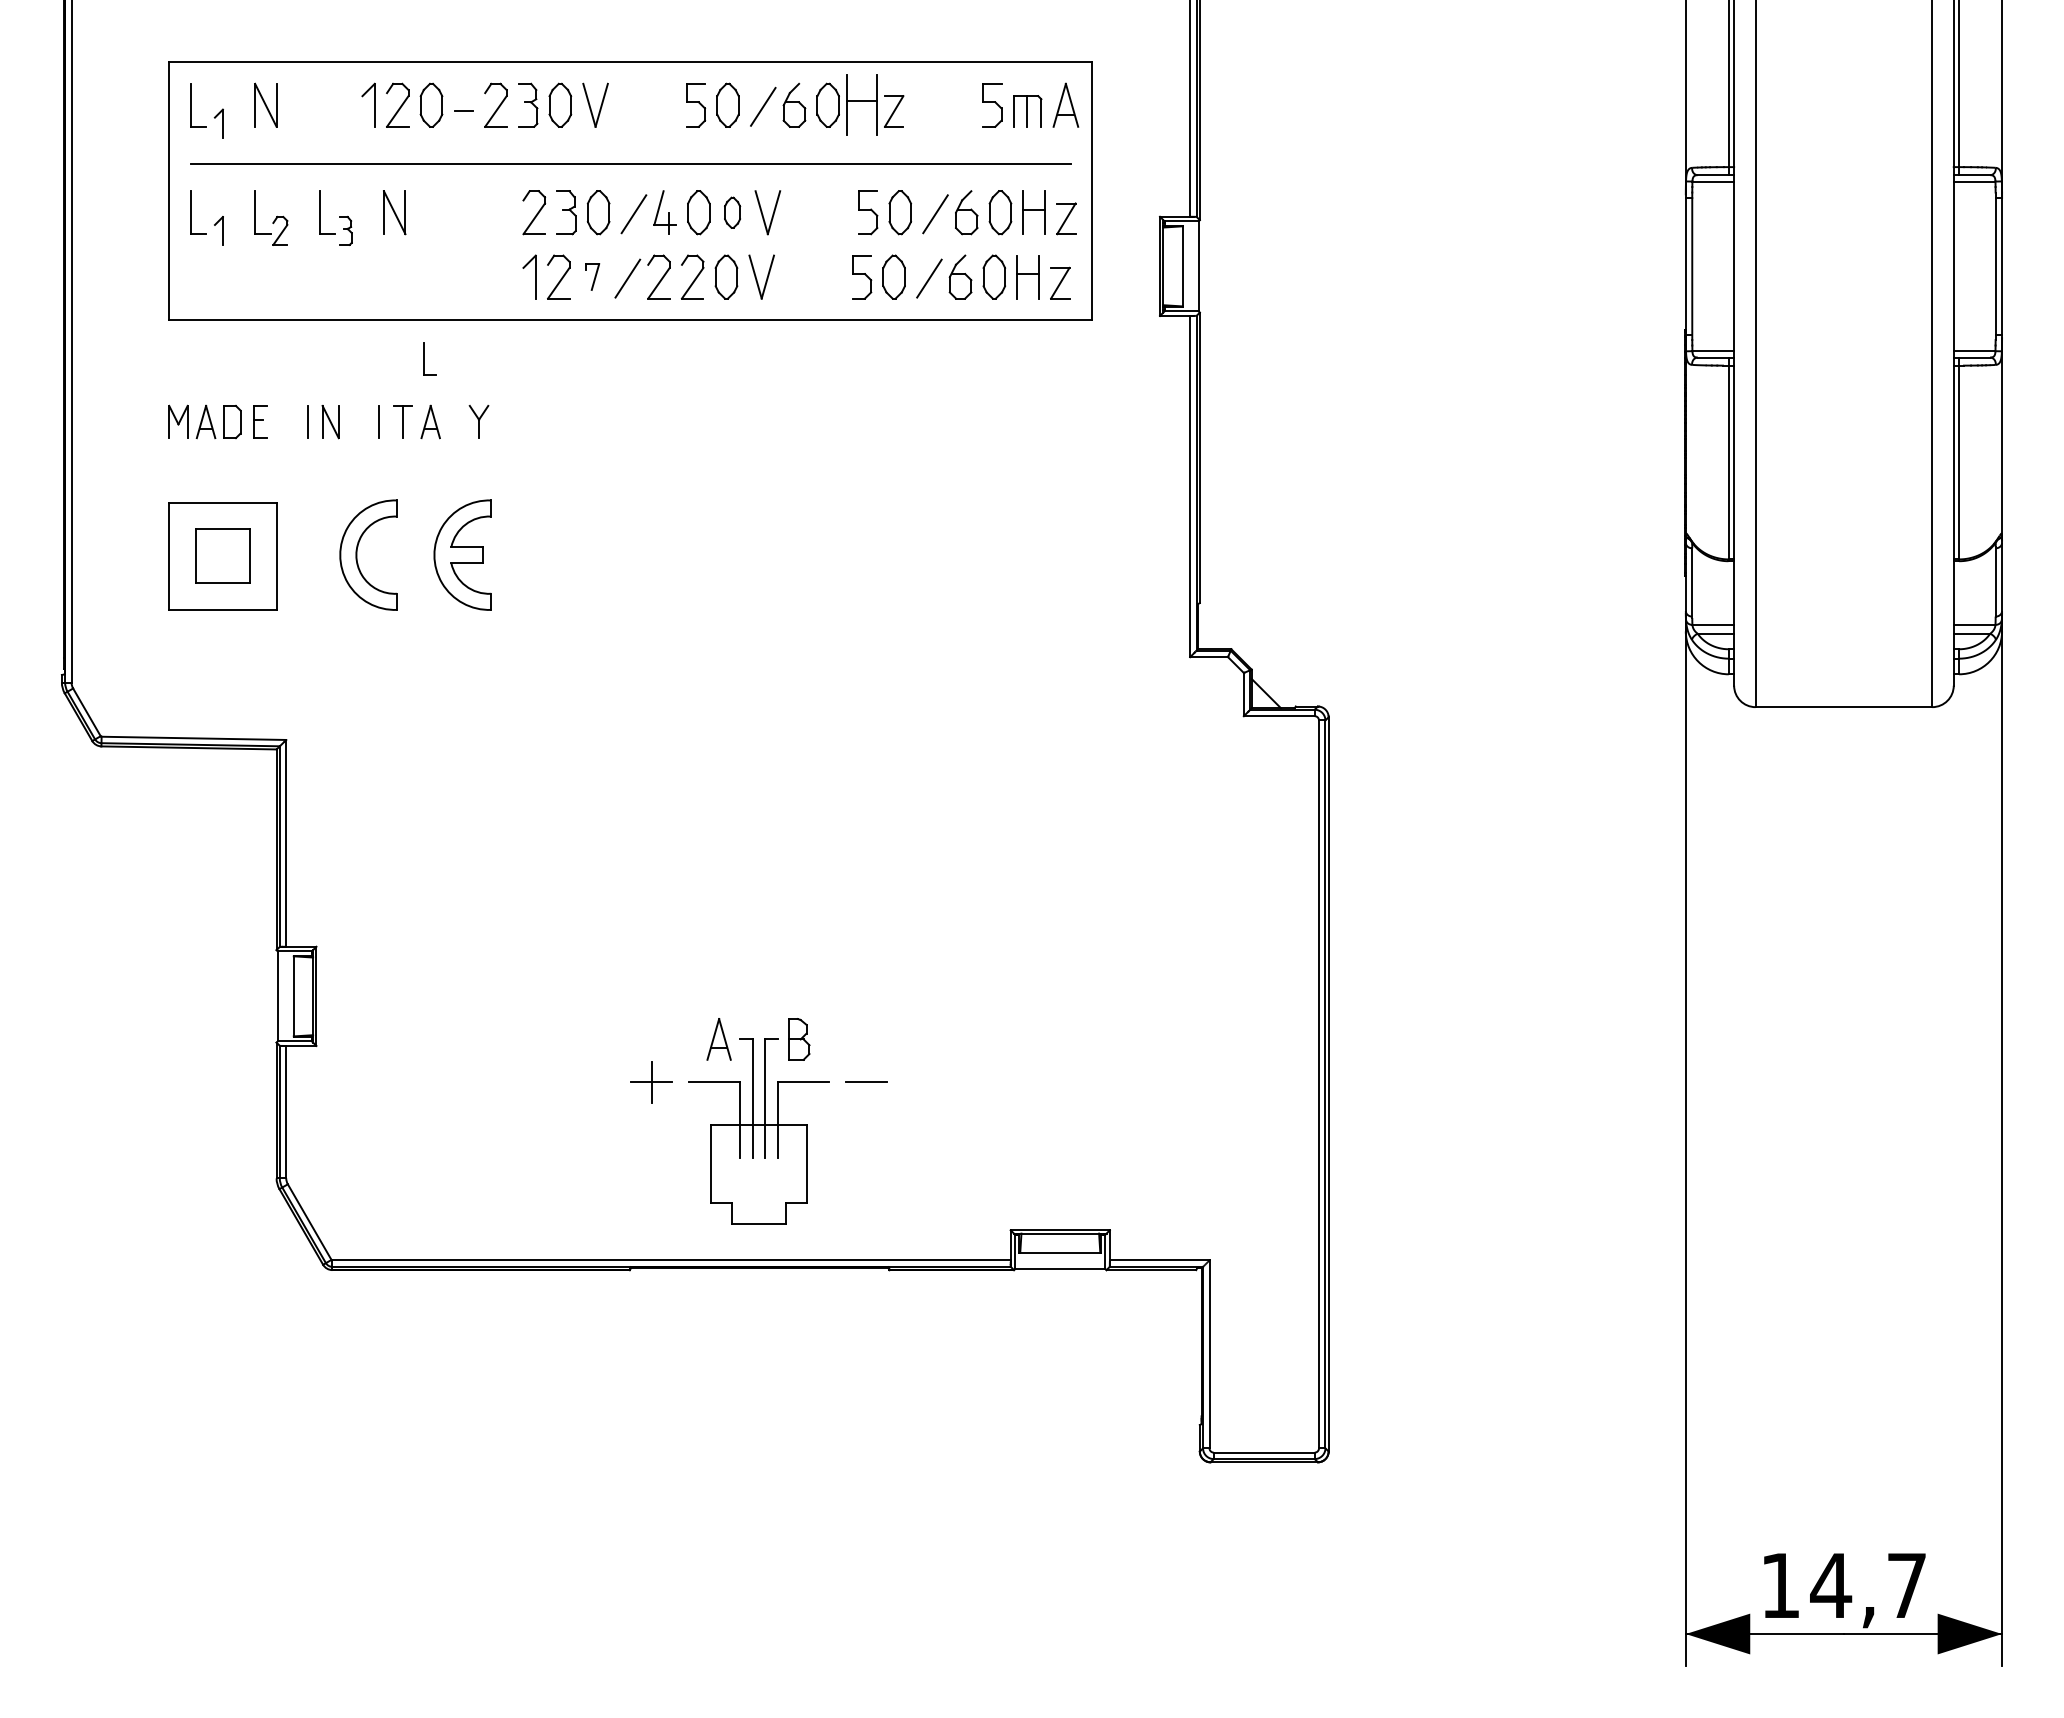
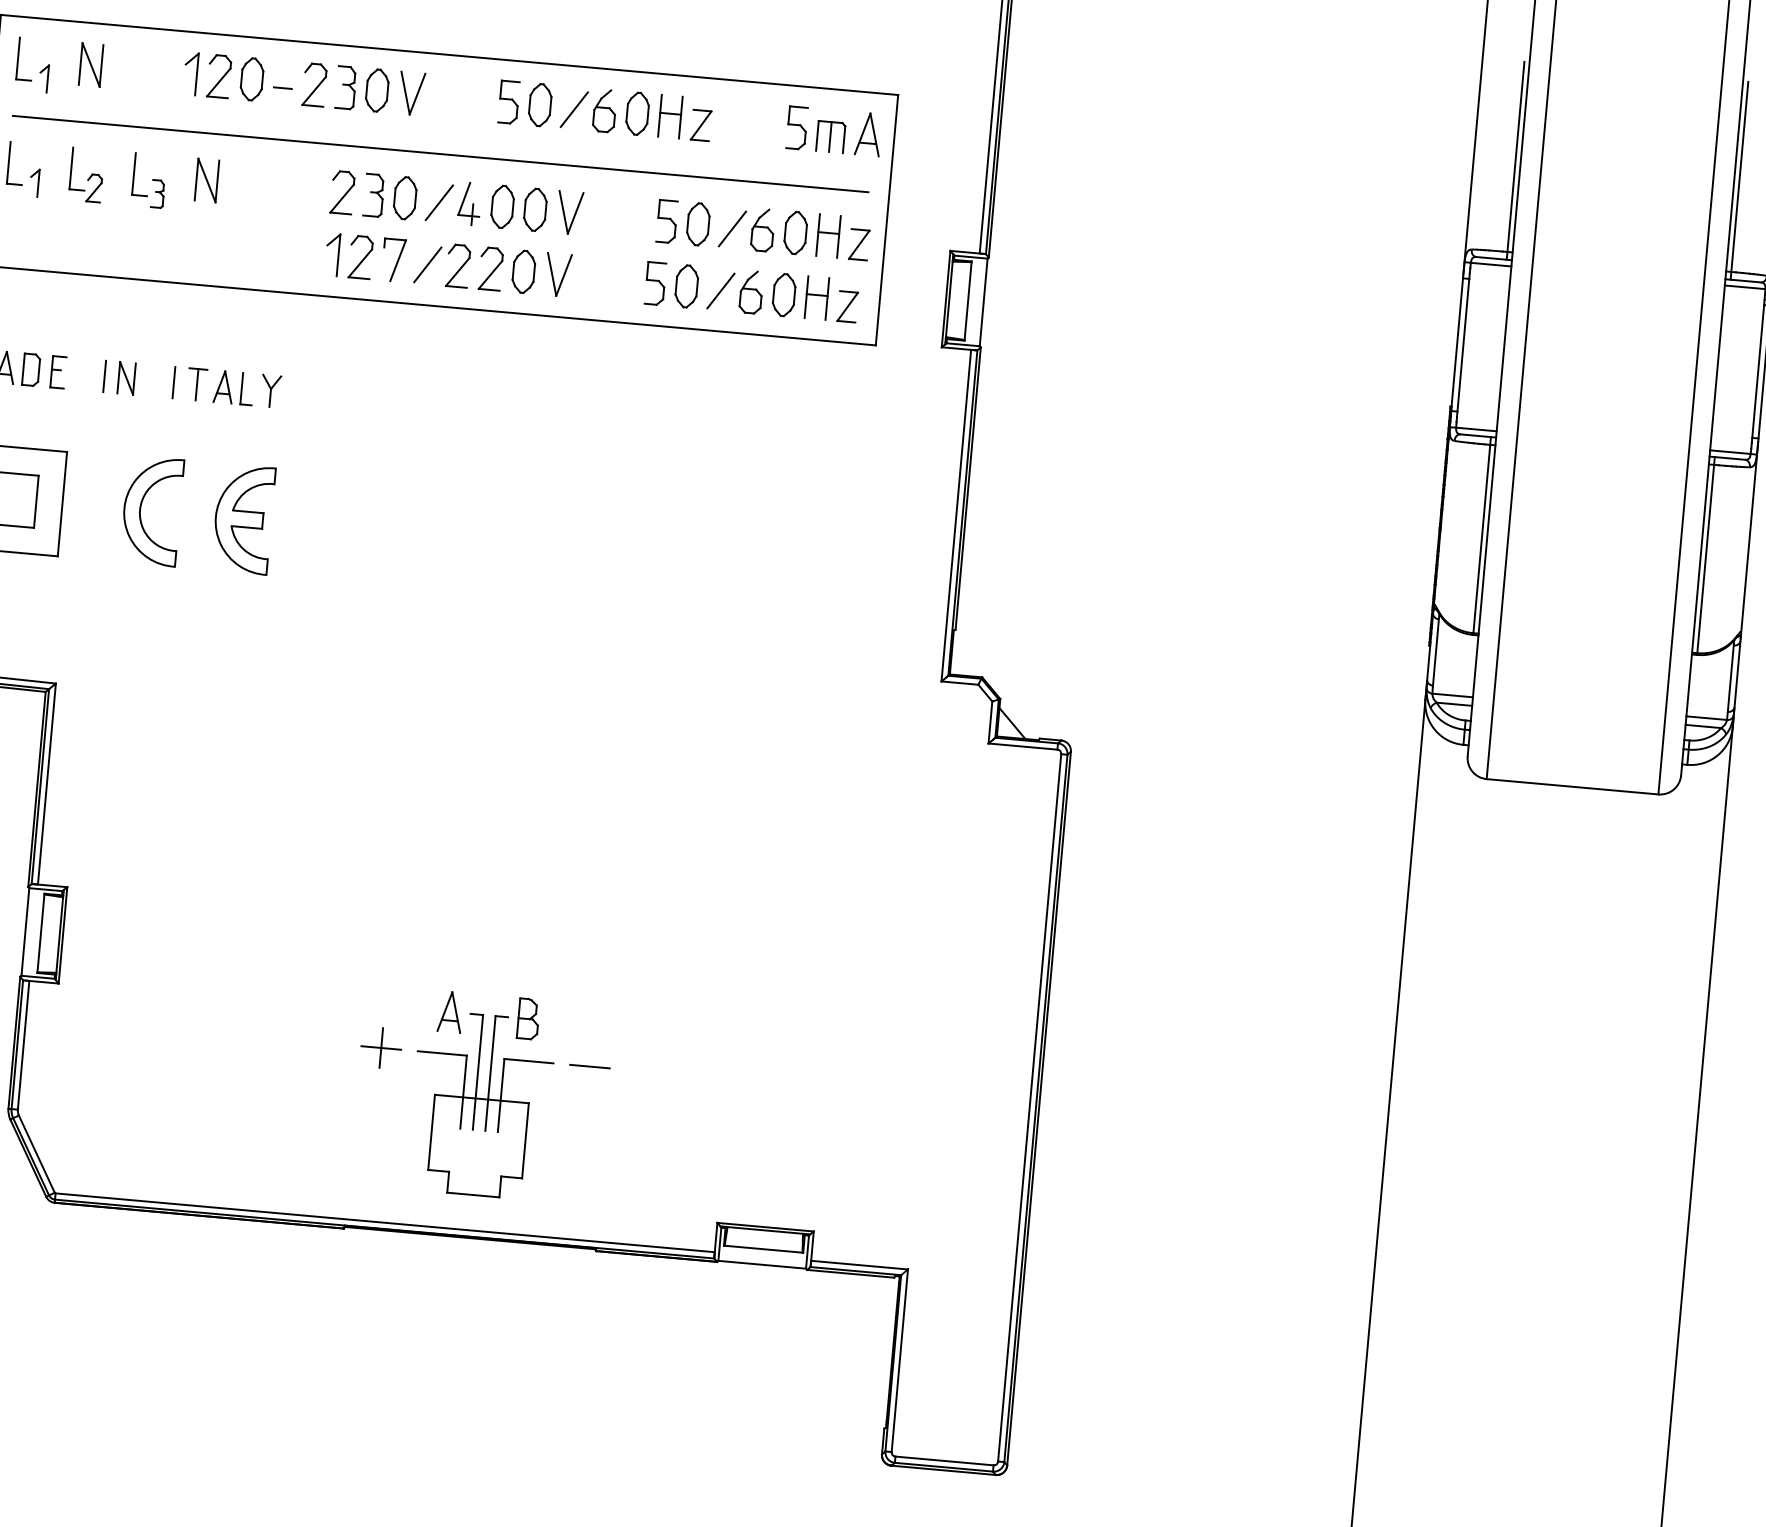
part: (861, 105) -> (669, 116), size x0.71
part: (732, 212) -> (535, 209), size x1.43
part: (592, 276) -> (393, 259), size x1.67
part: (429, 358) -> (247, 388), moved

